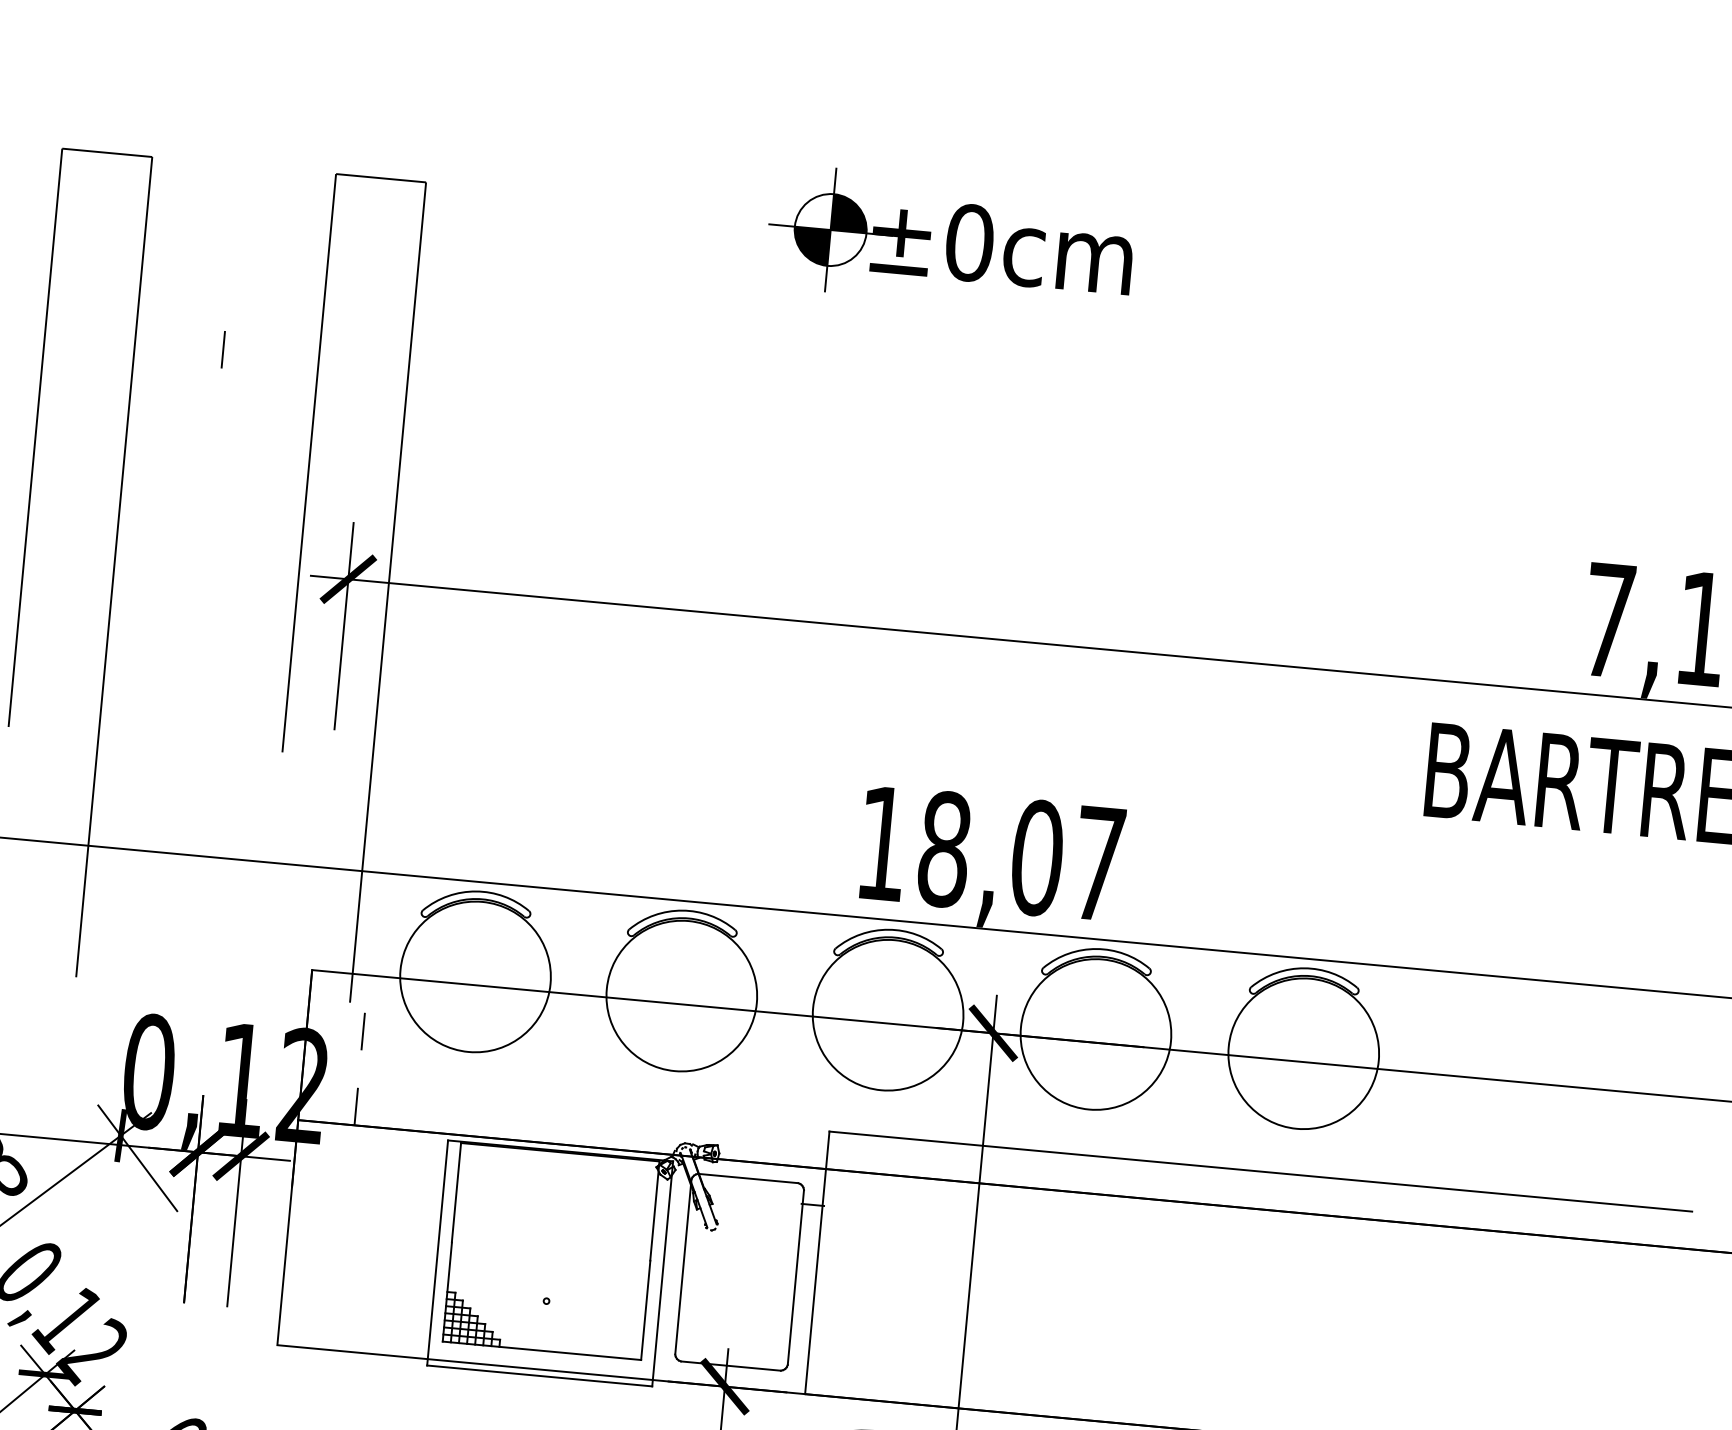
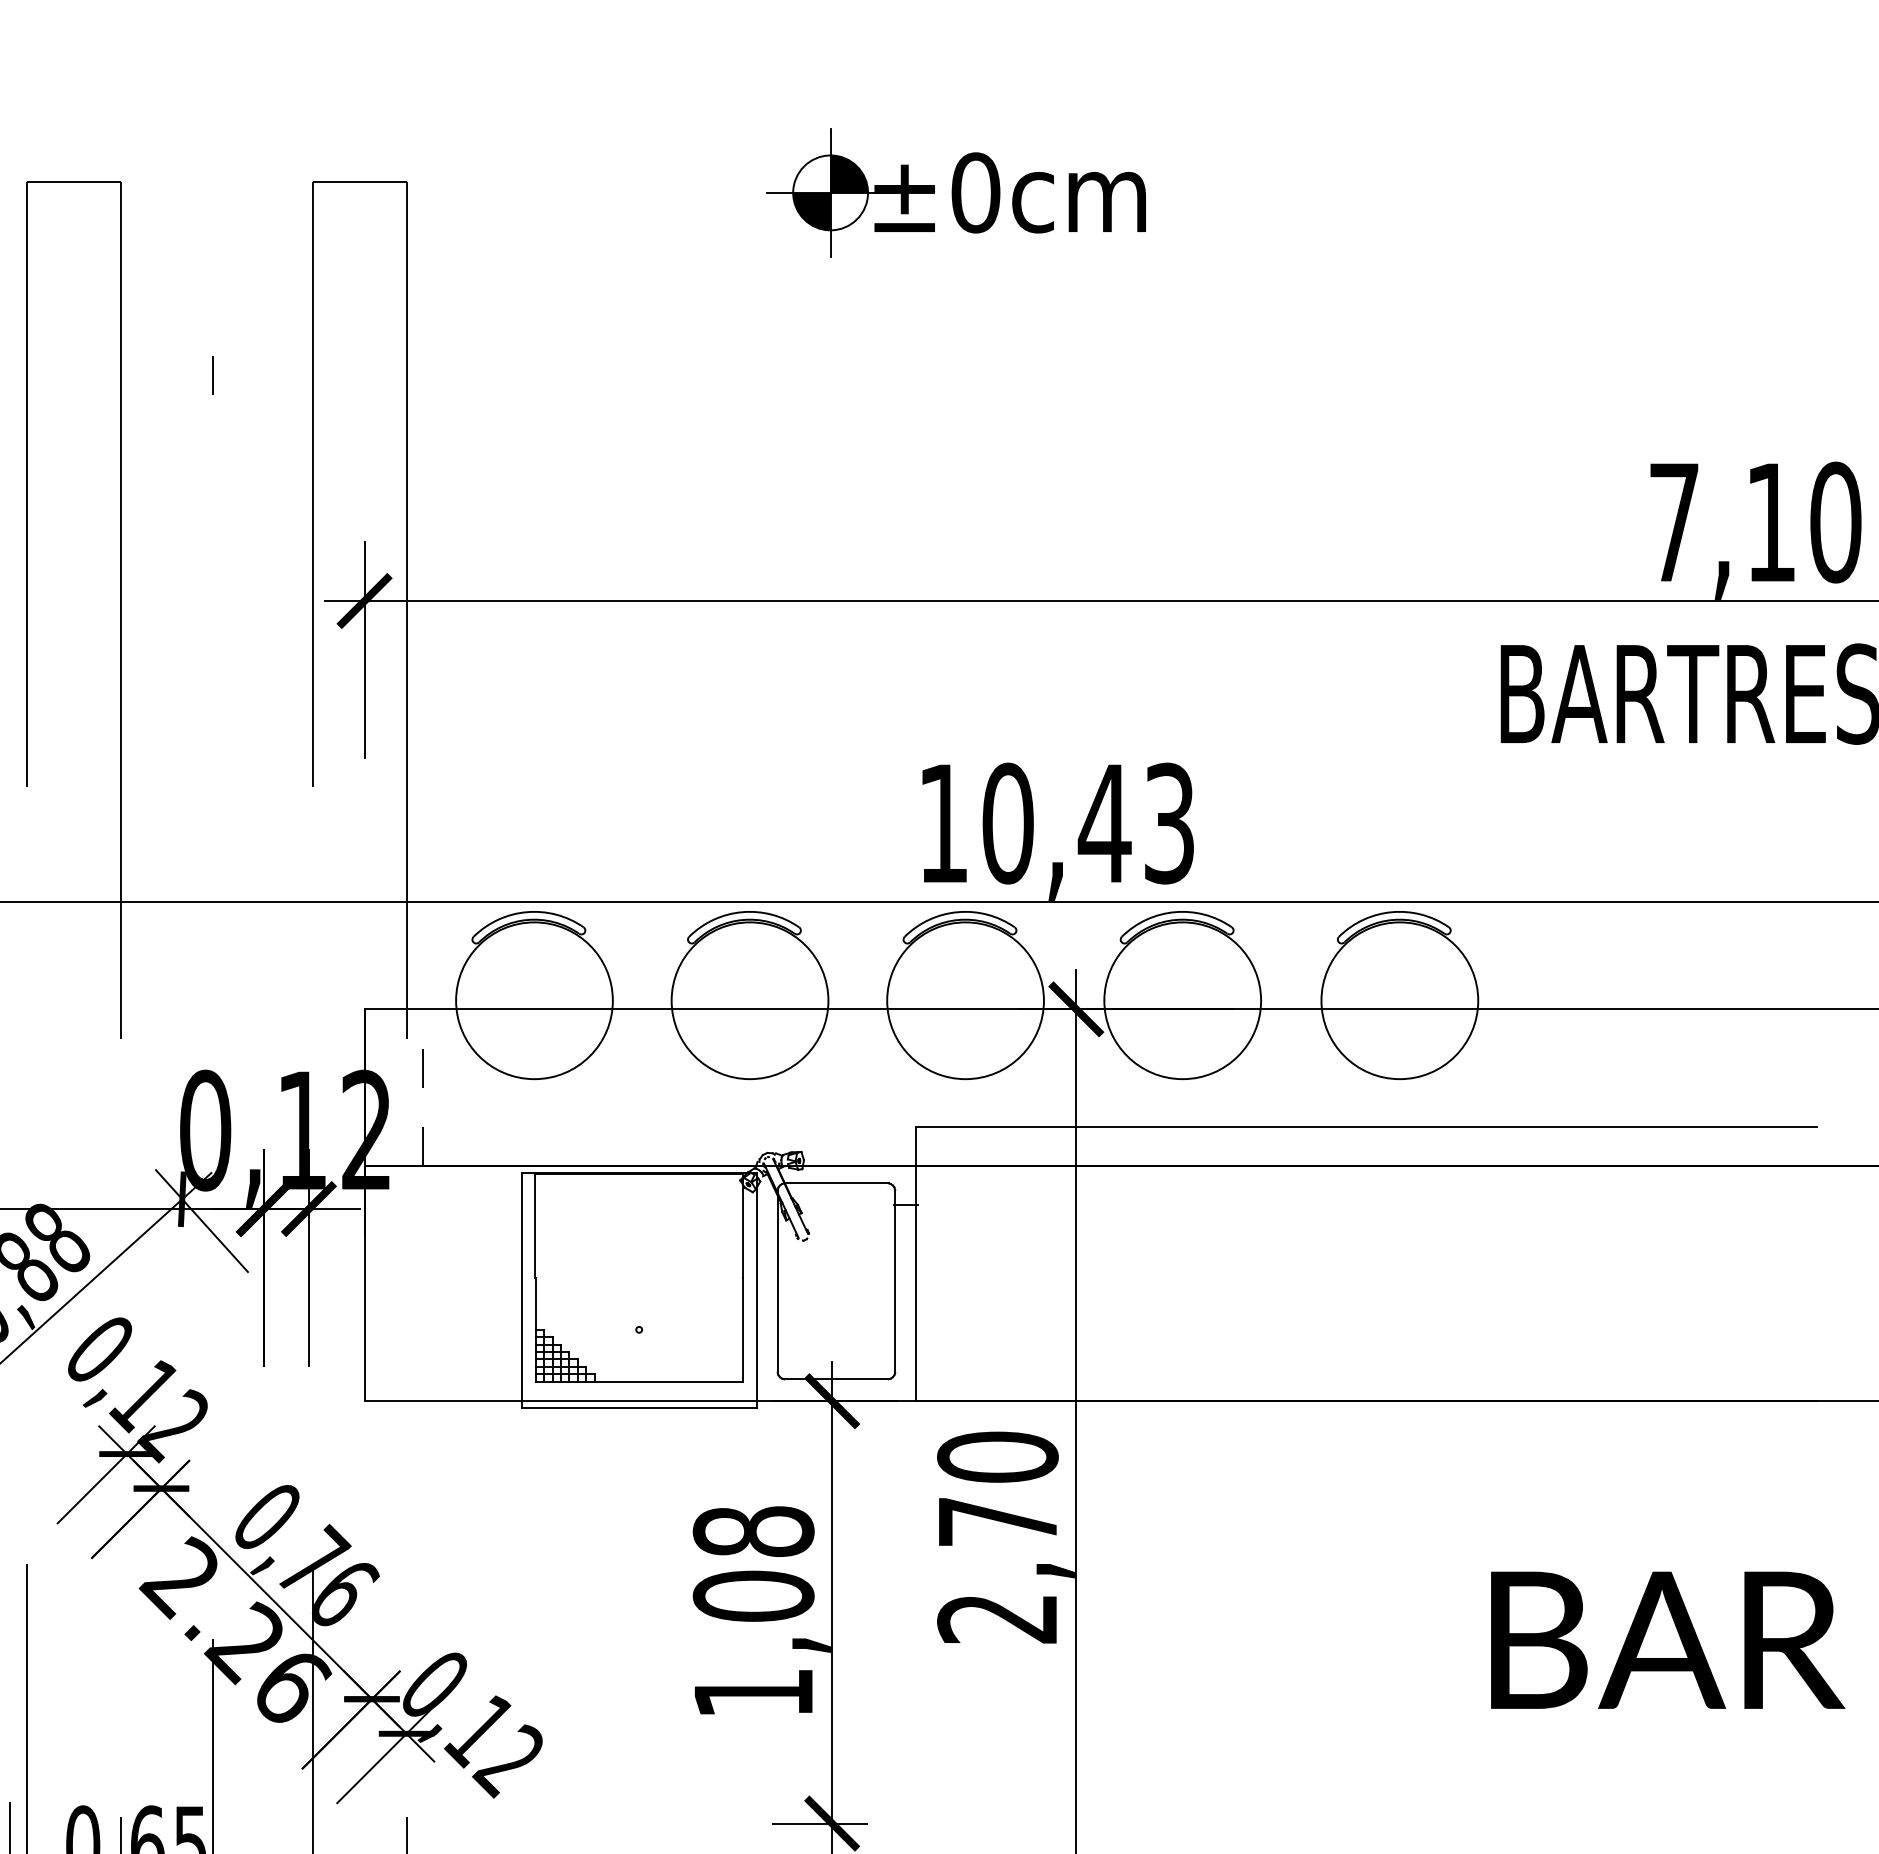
text: (1020, 856) -> (1087, 823), 18,07 -> 10,43

